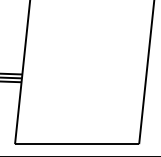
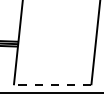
line: (76, 144) -> (52, 85), solid -> dashed

